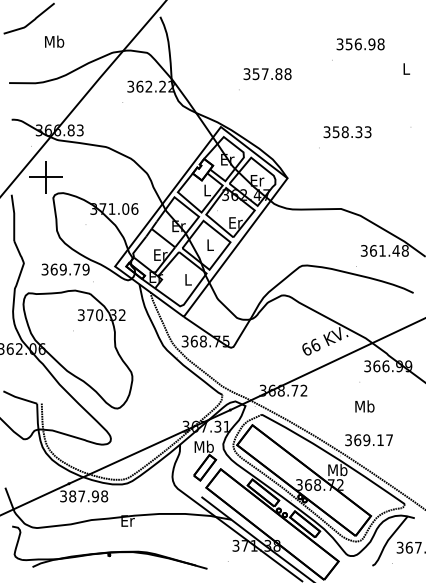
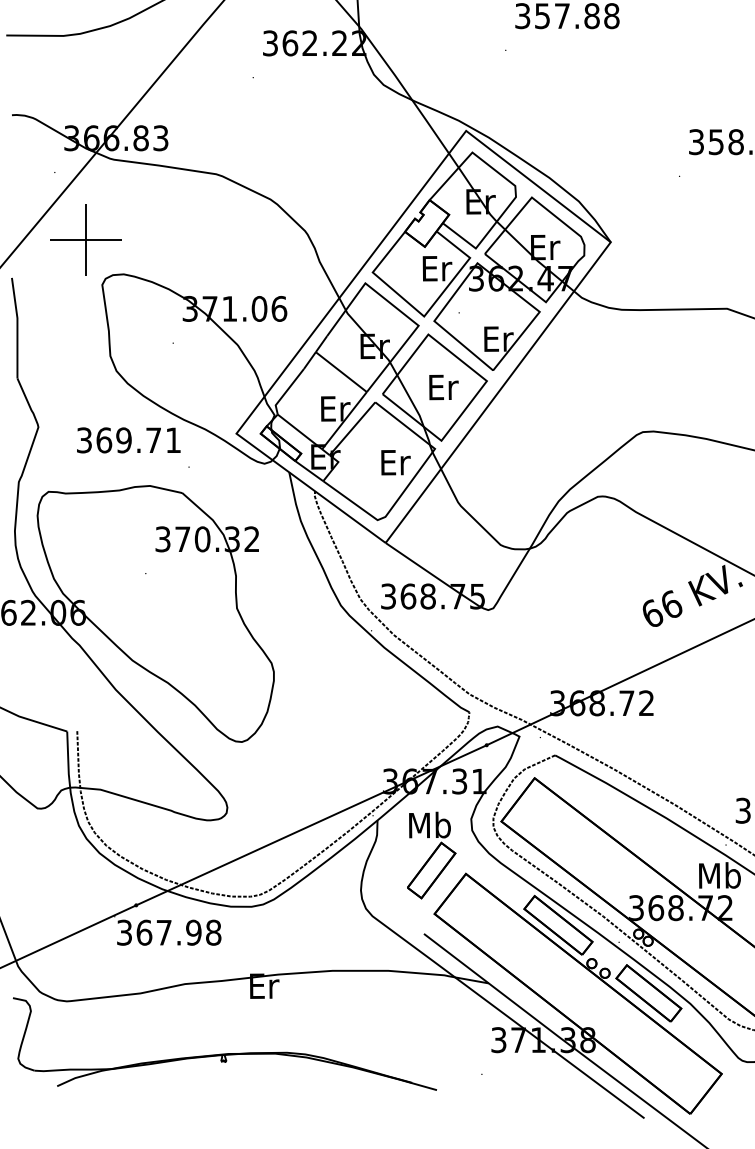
text: (207, 190) -> (437, 268), L -> Er
text: (210, 244) -> (443, 385), L -> Er
text: (85, 269) -> (172, 440), 369.79 -> 369.71
text: (188, 279) -> (395, 461), L -> Er
text: (72, 496) -> (143, 932), 387.98 -> 367.98

